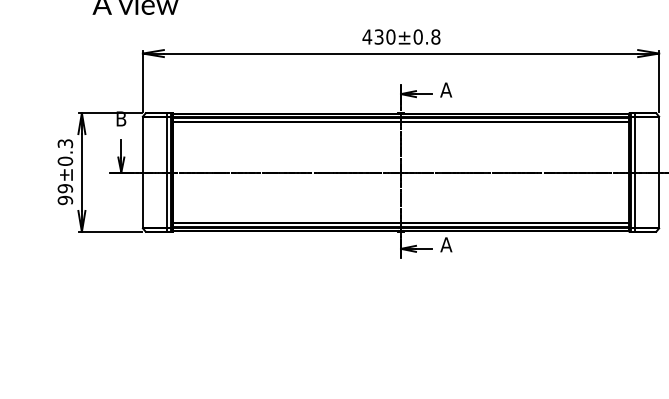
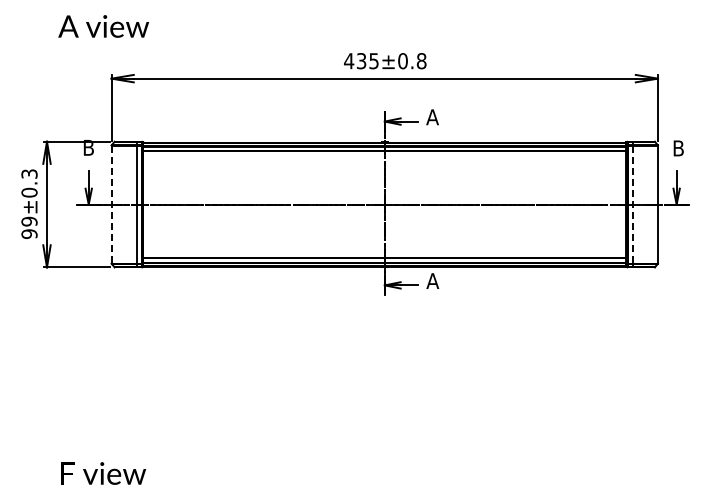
text: (390, 37) -> (373, 61), 430±0.8 -> 435±0.8
line: (142, 172) -> (111, 204), solid -> dashed
line: (635, 172) -> (632, 204), solid -> dashed

